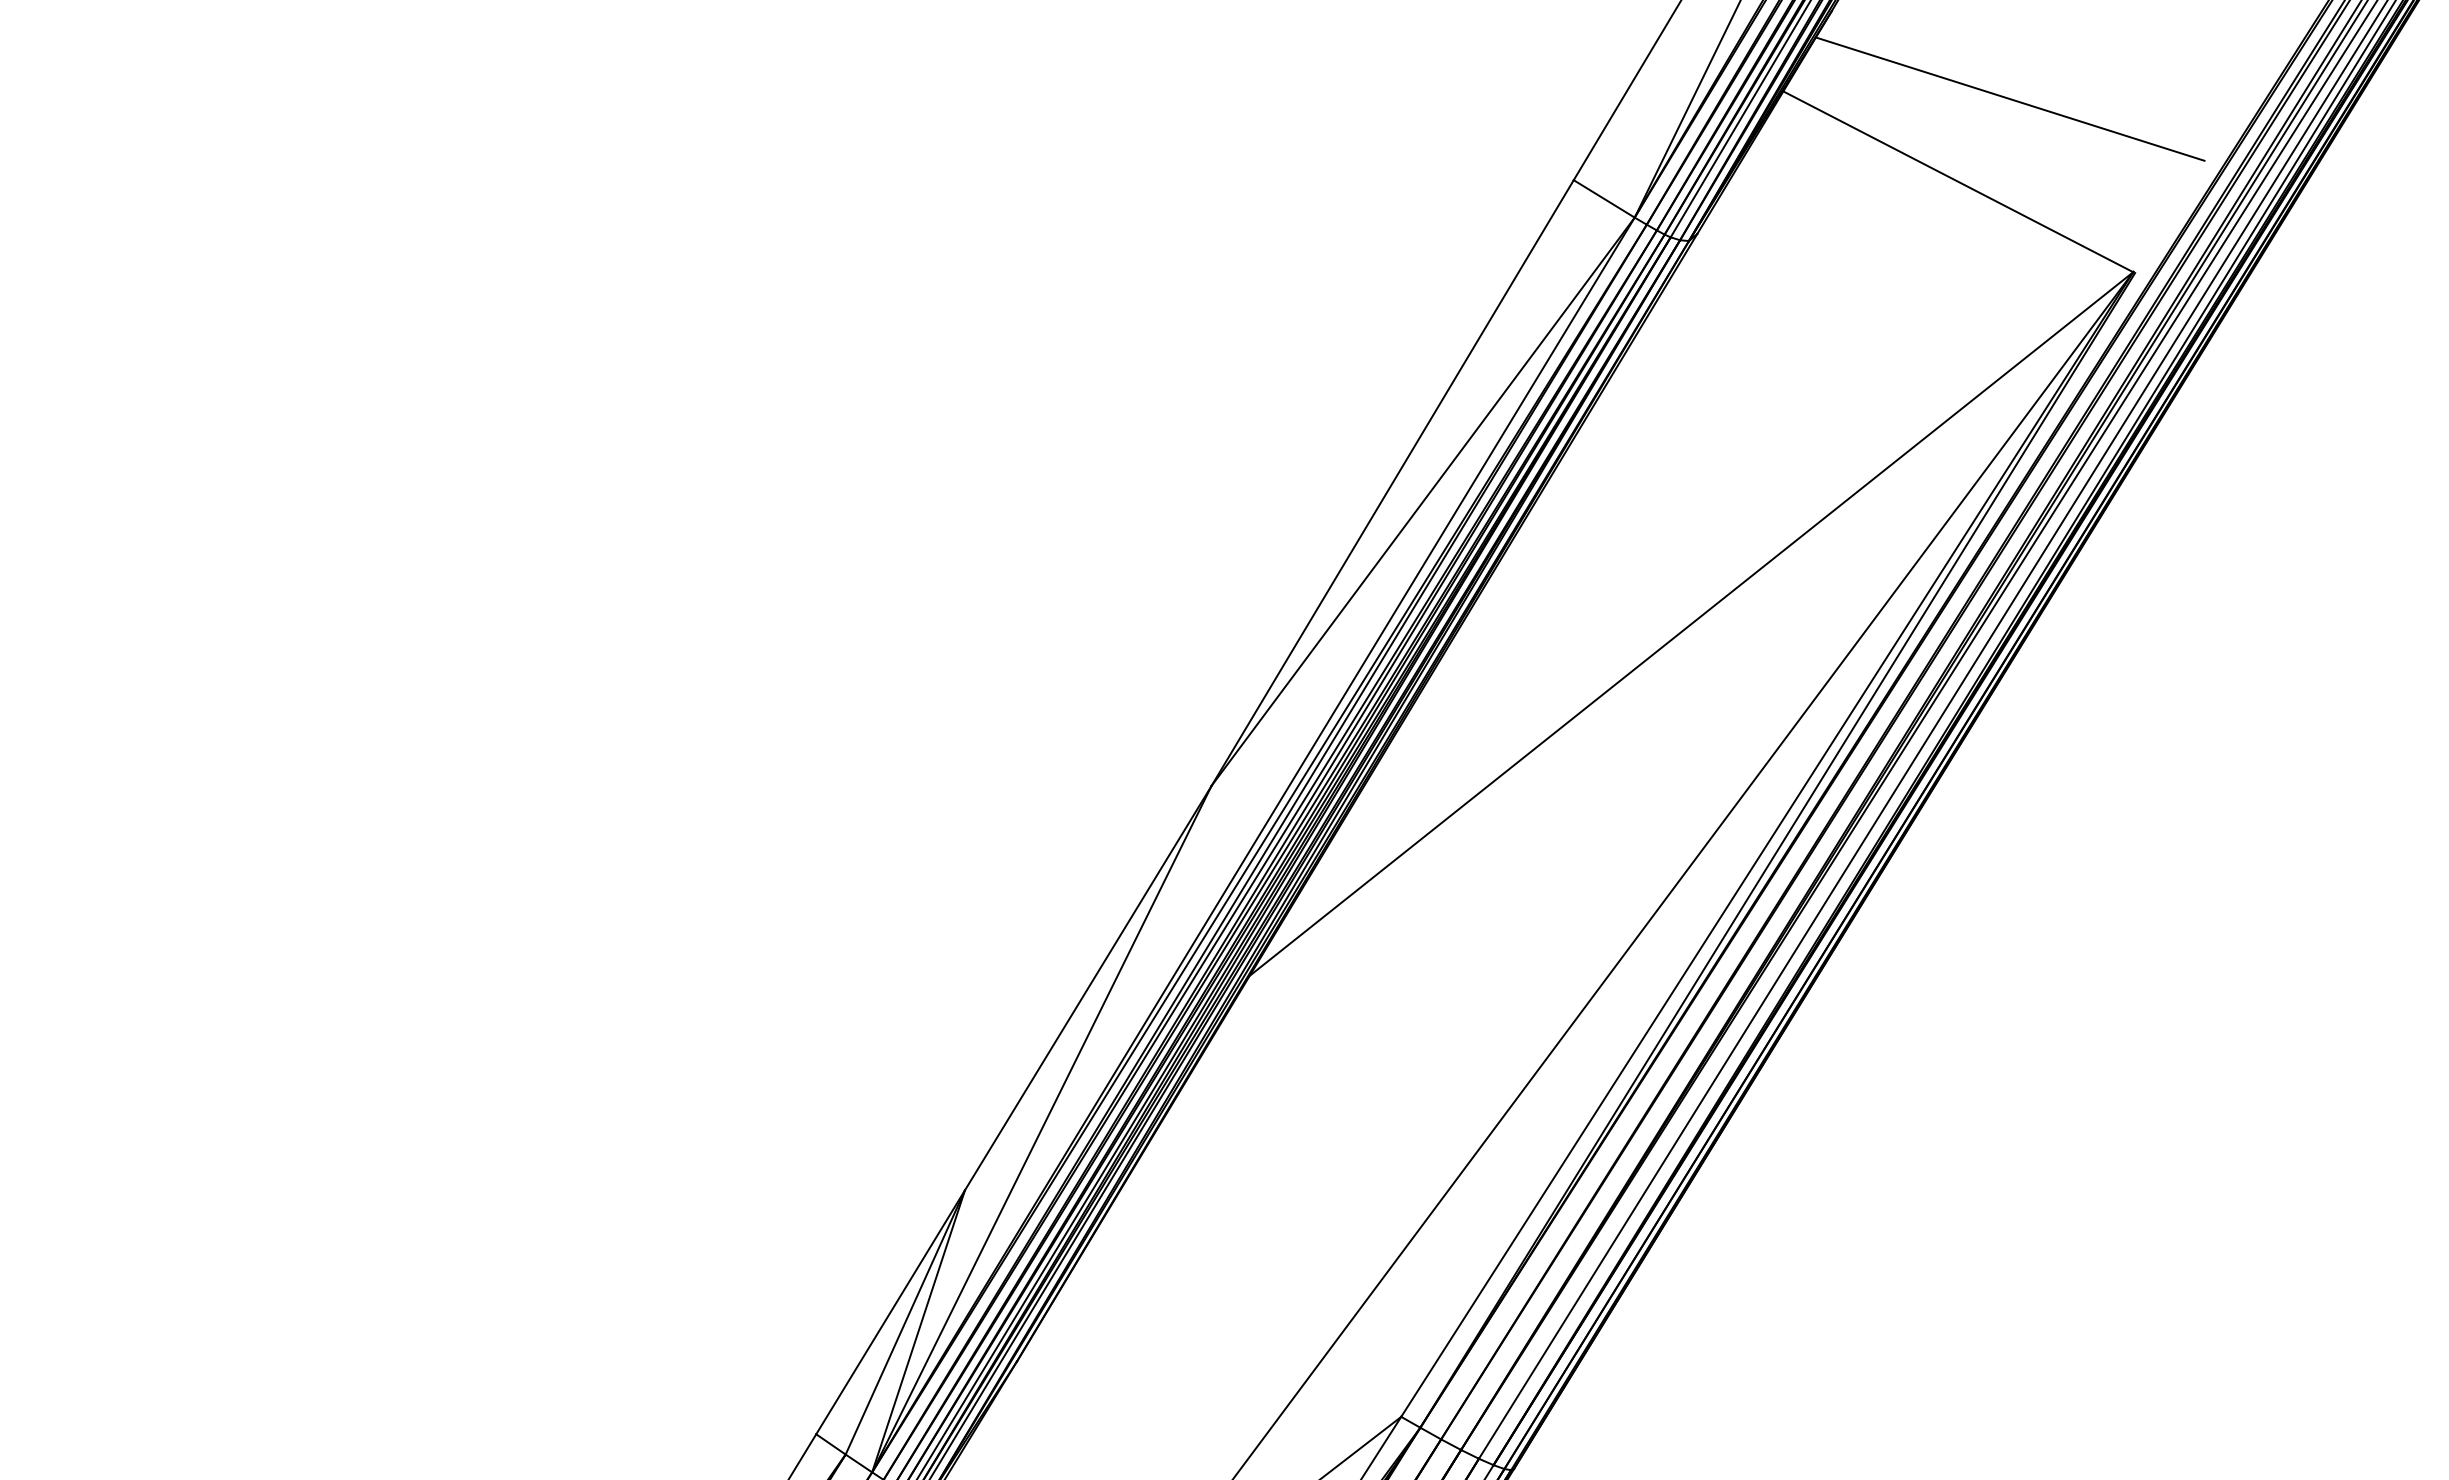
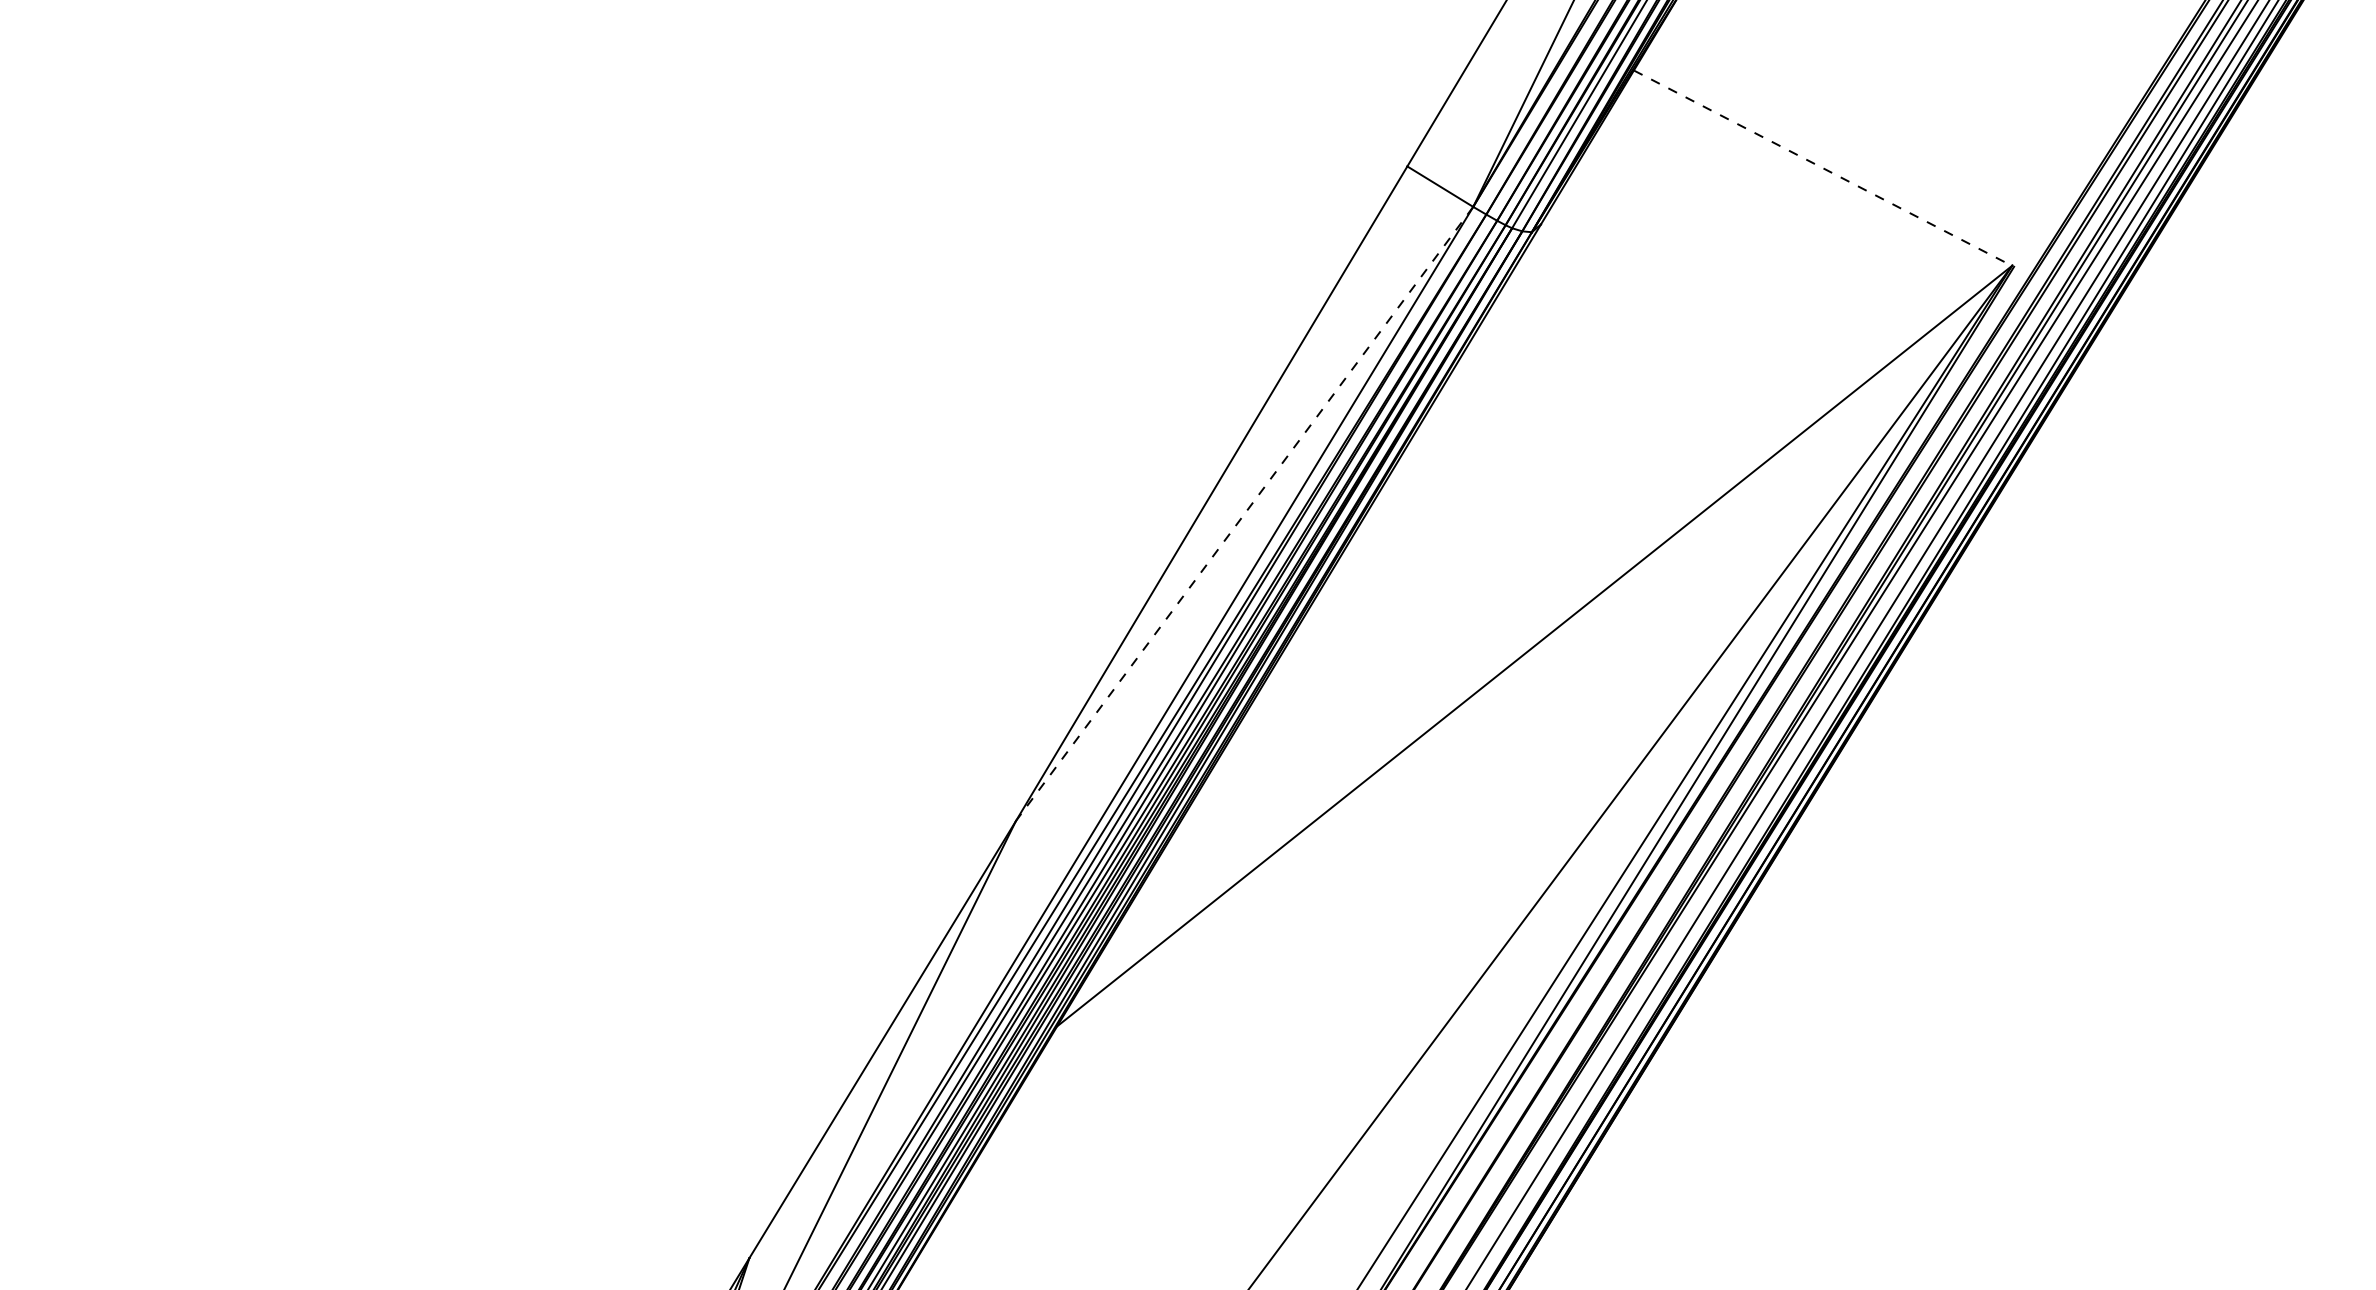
line: (2009, 98) -> (1878, 78), removed
line: (1958, 181) -> (1823, 167), solid -> dashed
line: (1422, 502) -> (1243, 514), solid -> dashed

